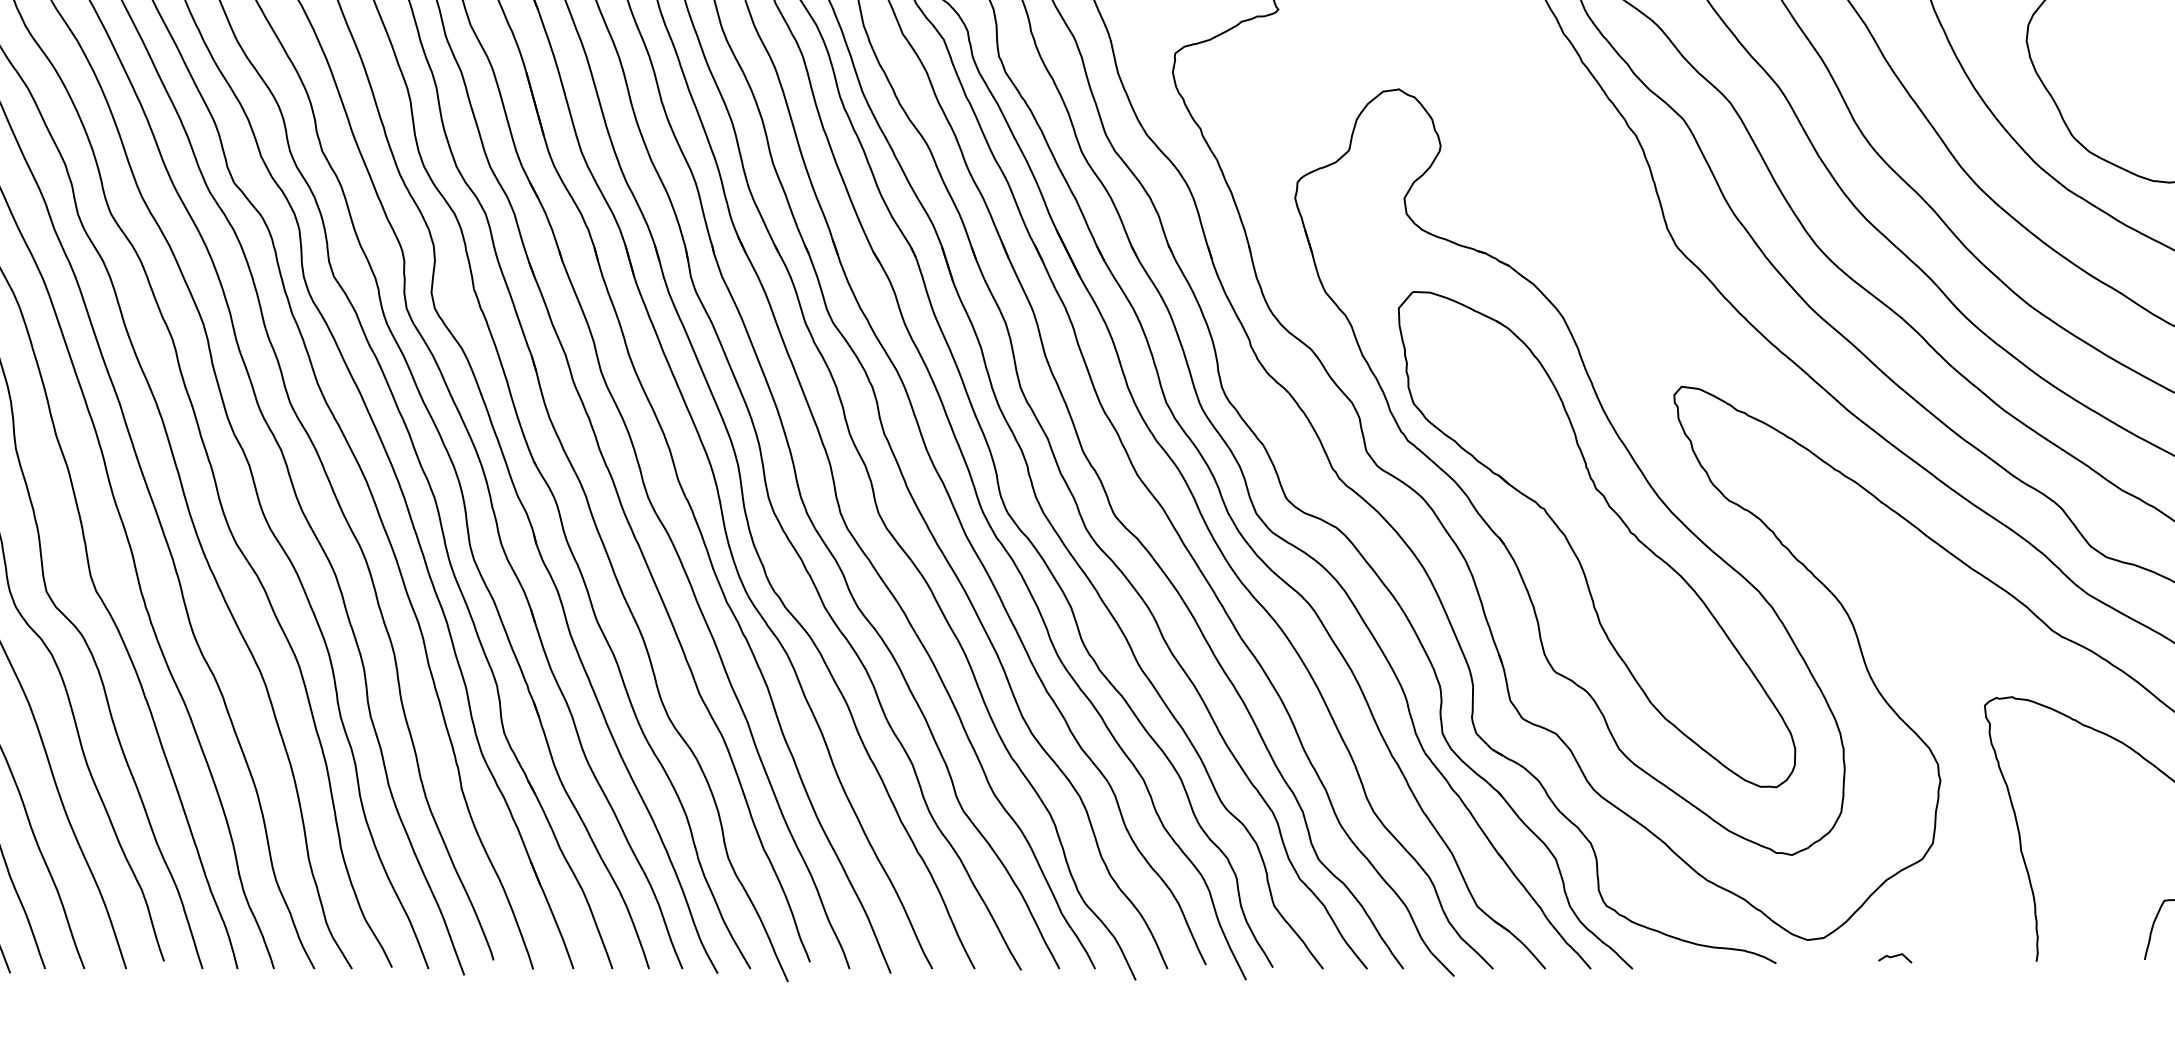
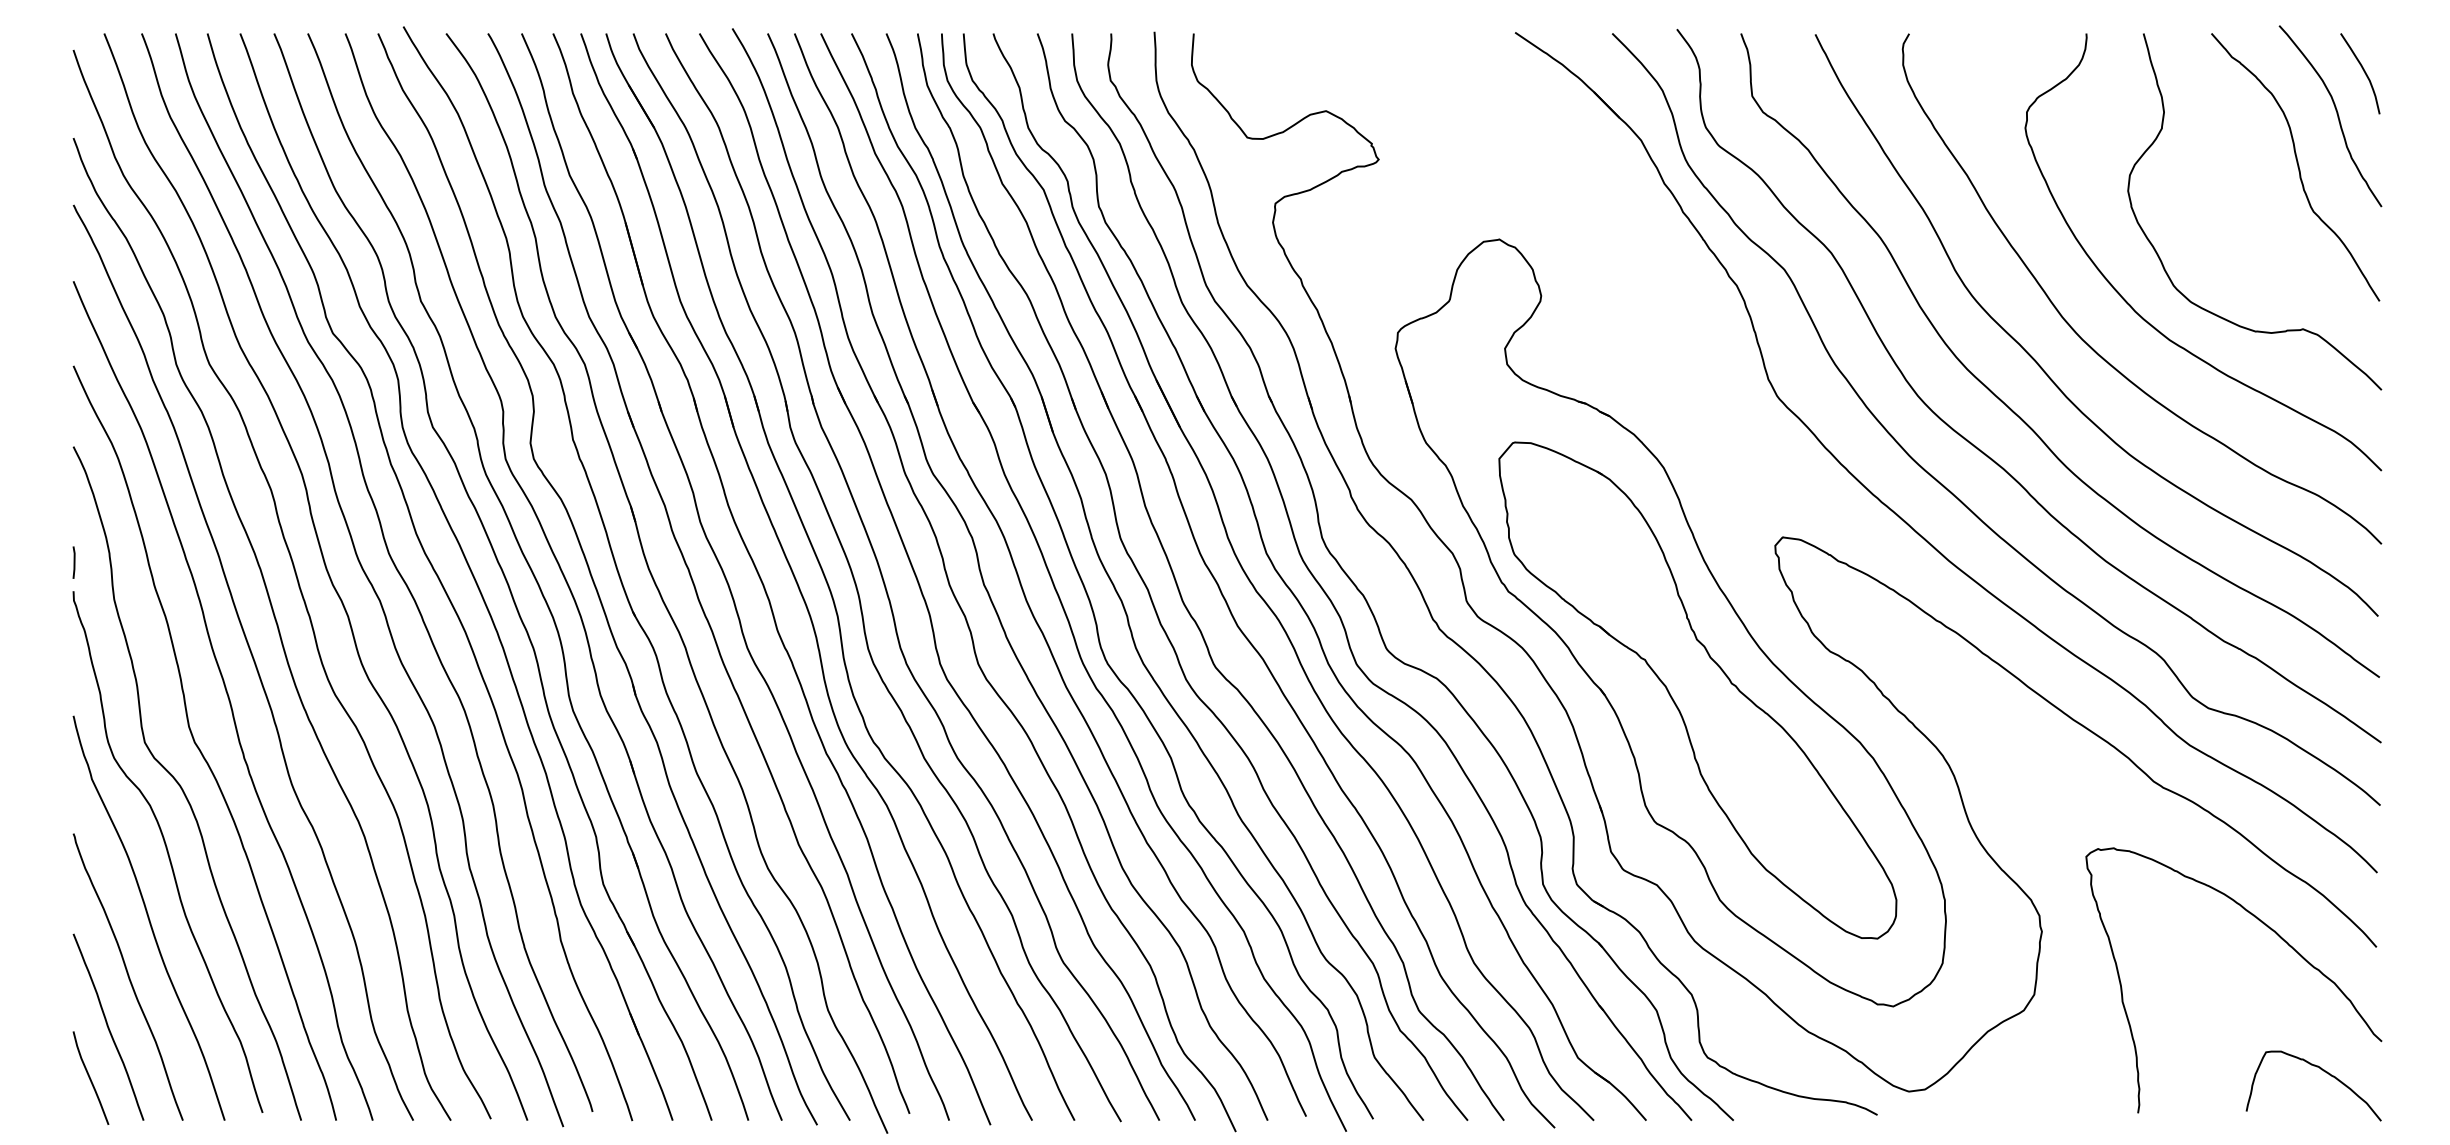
line: (1895, 956) -> (1996, 1108), removed

